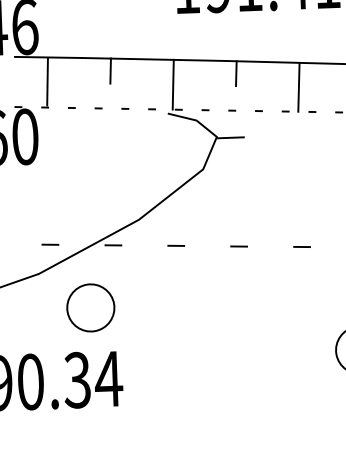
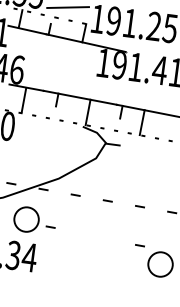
line: (297, 87) -> (141, 122), moved
line: (138, 313) -> (50, 226), added
line: (313, 320) -> (139, 245), added

